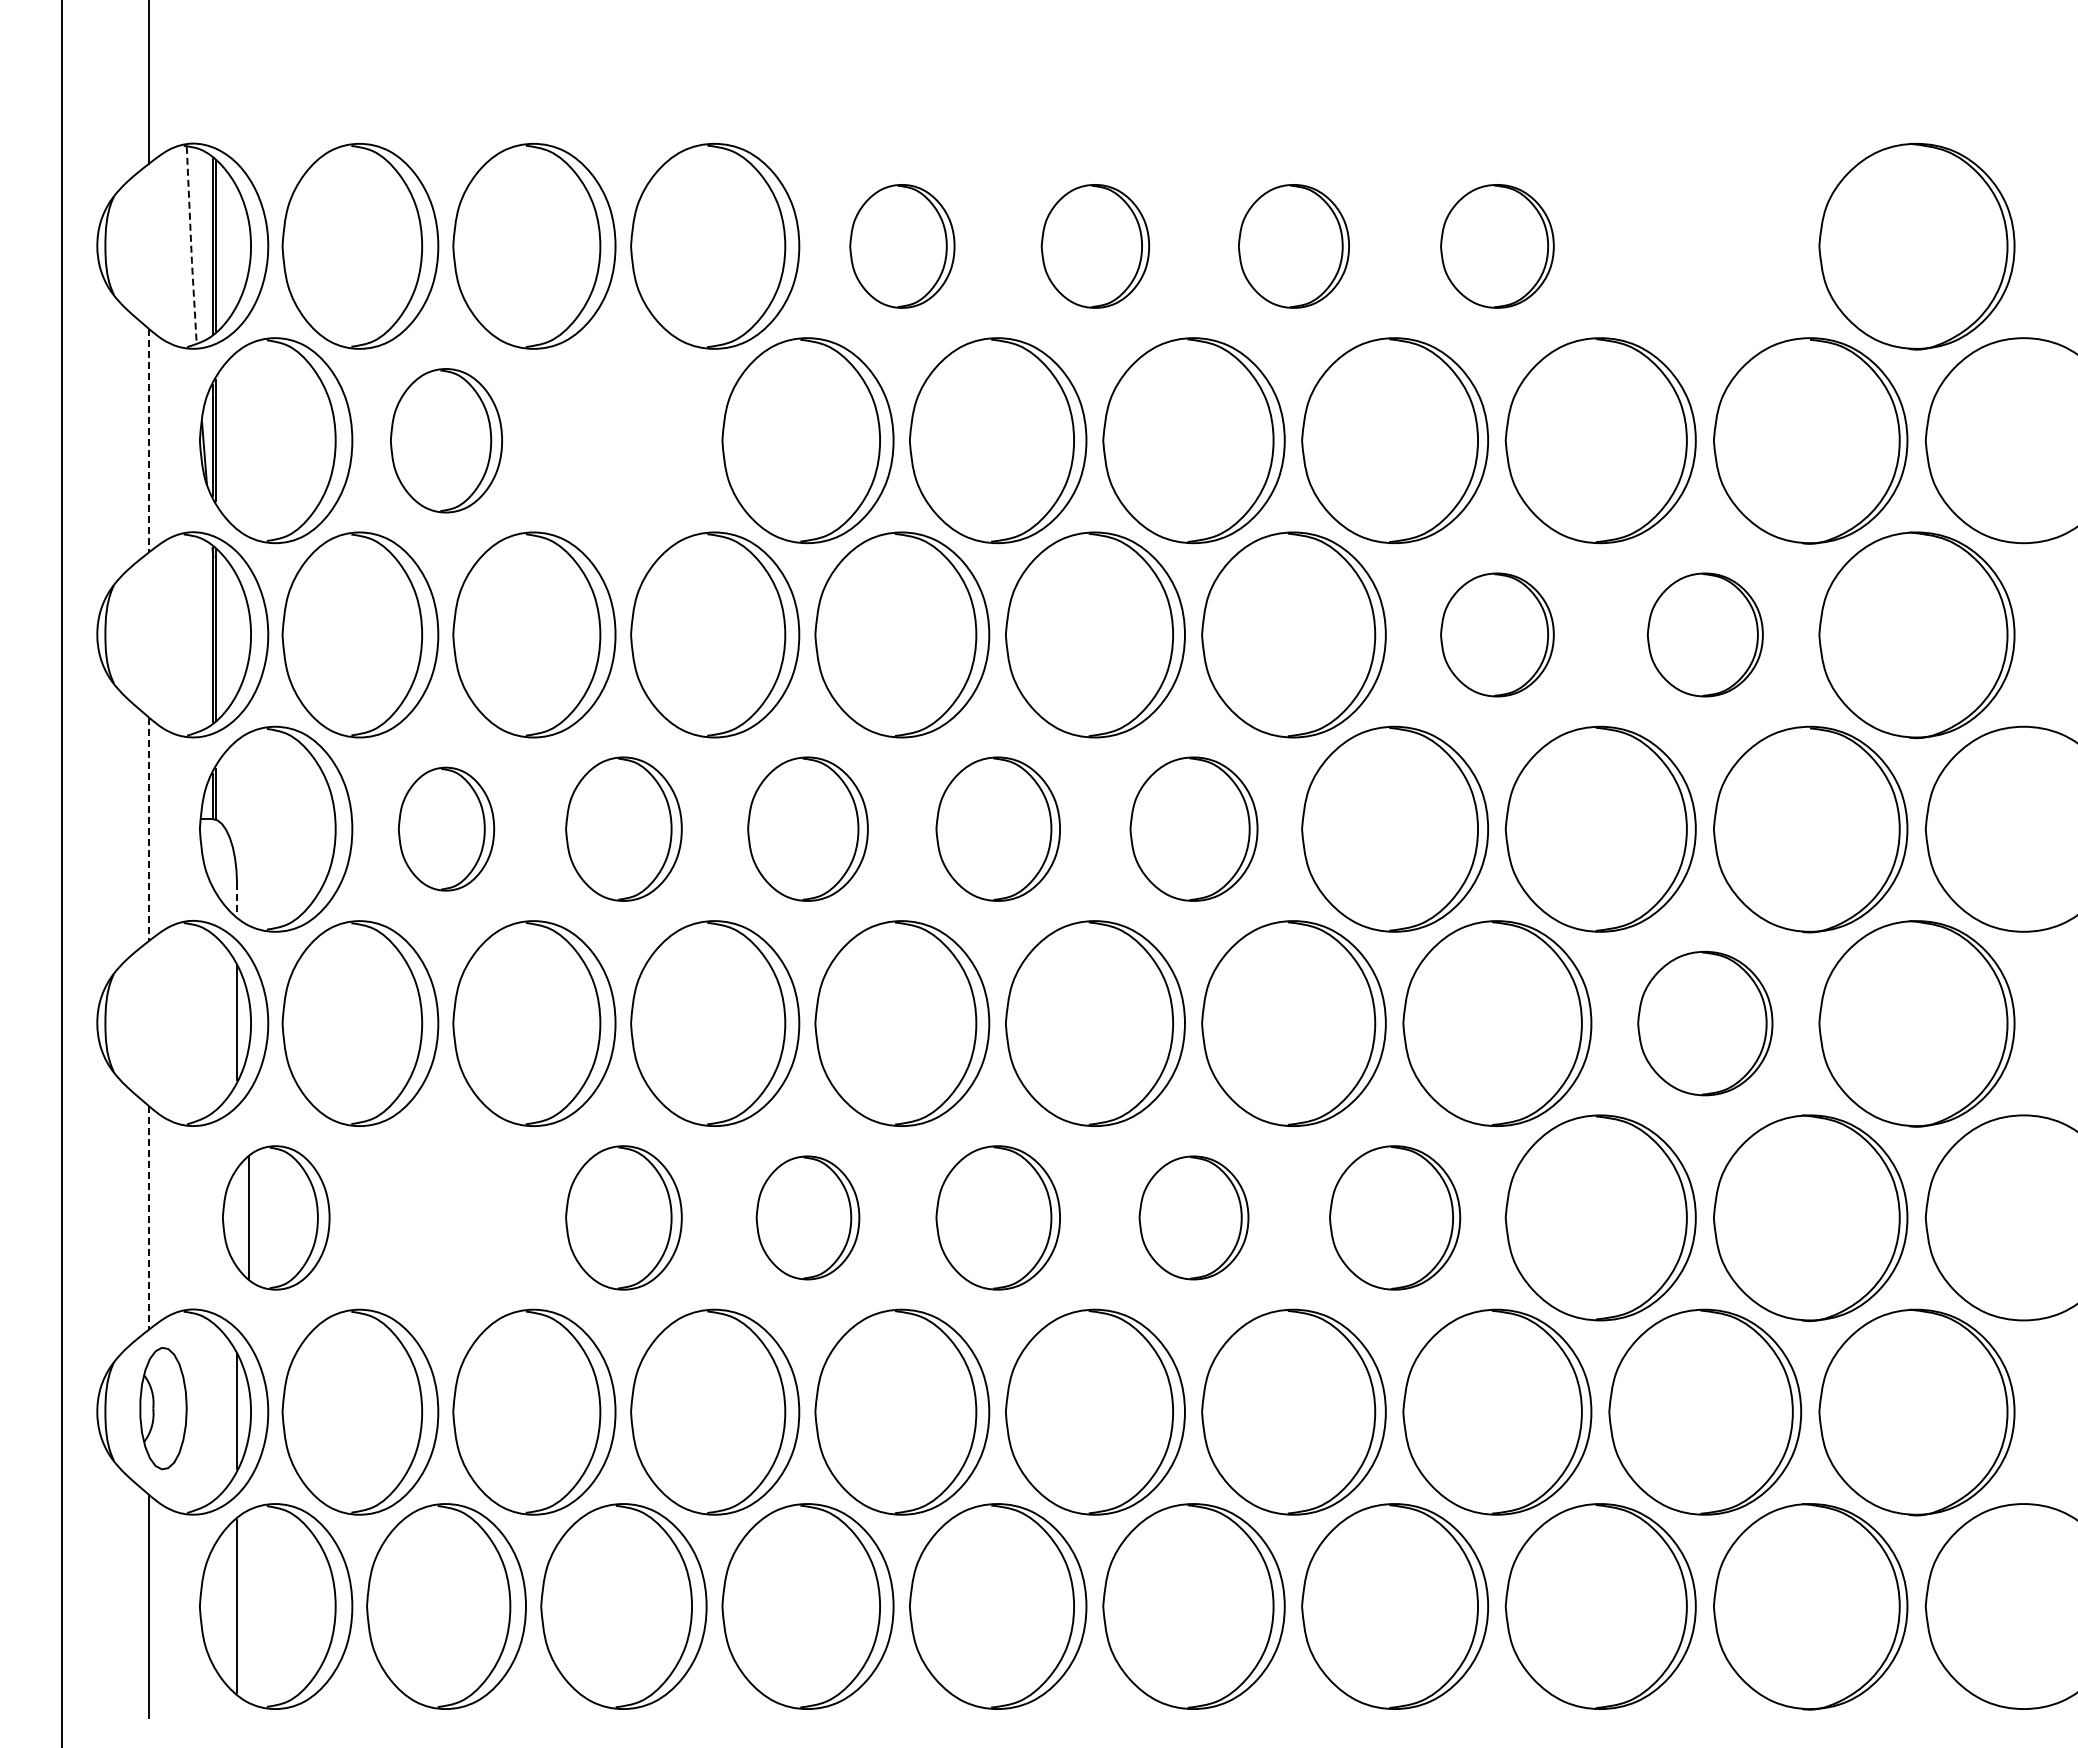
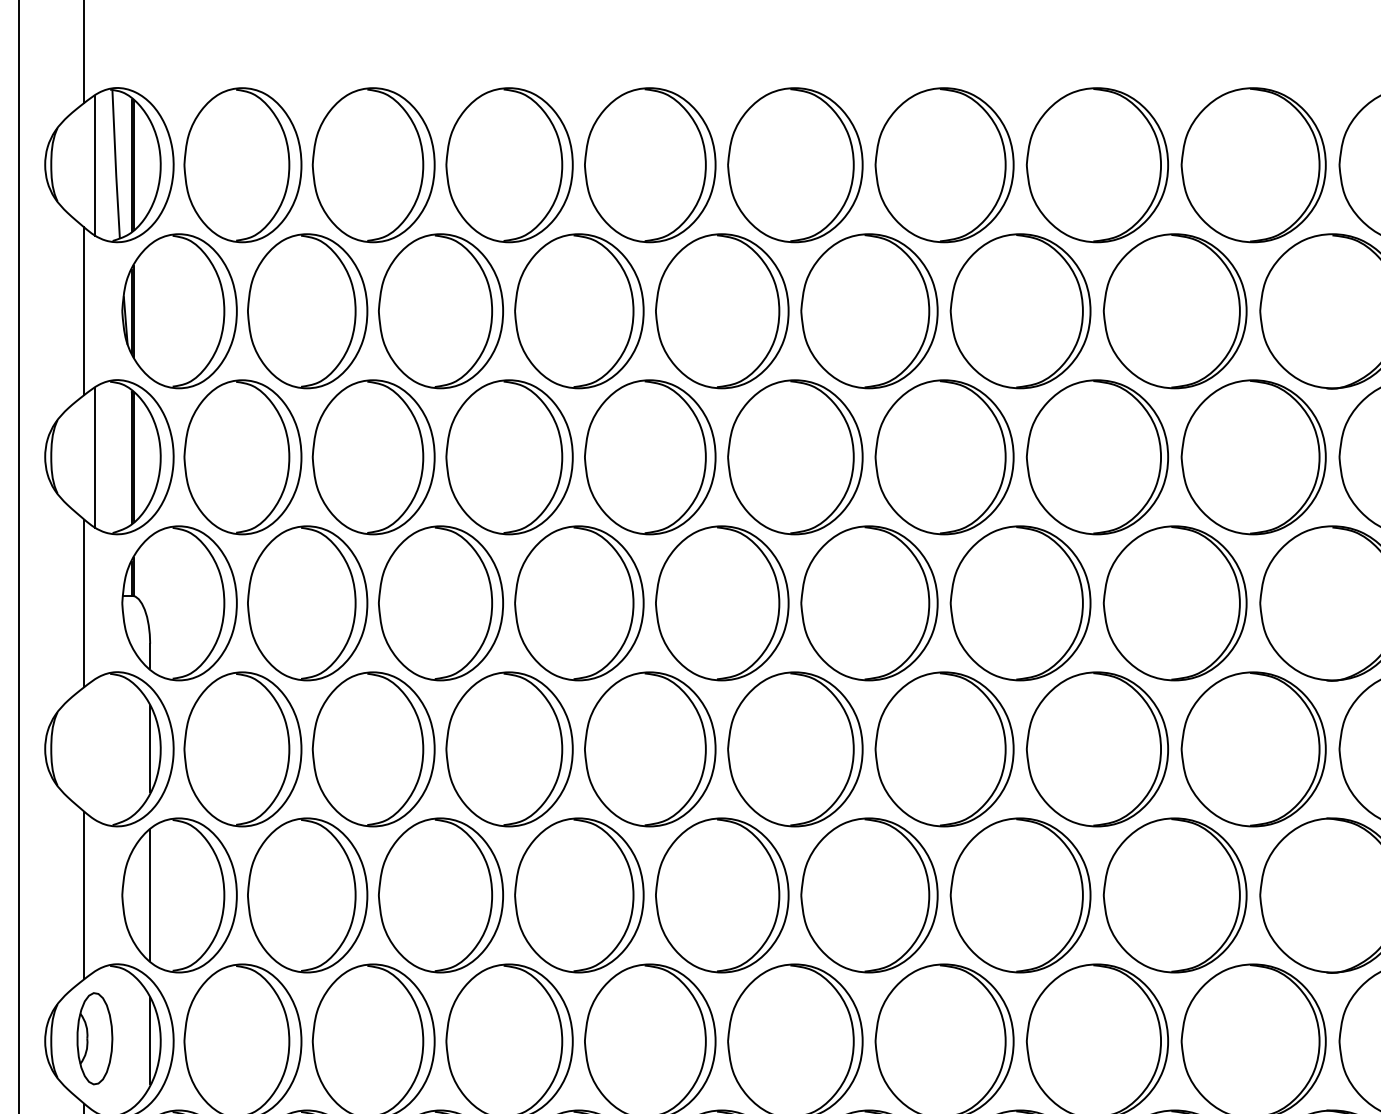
line: (163, 246) -> (94, 165), added
line: (191, 246) -> (115, 165), dashed -> solid
part: (902, 246) -> (650, 165), size x1.67
part: (1095, 246) -> (795, 165), size x1.67
part: (1293, 246) -> (944, 165), size x1.67
part: (1497, 246) -> (1097, 165), size x1.67
part: (1705, 246) -> (1253, 165), added
line: (149, 440) -> (84, 311), dashed -> solid
part: (446, 440) -> (307, 311), size x1.43
part: (623, 440) -> (440, 311), added
part: (1497, 634) -> (1097, 456), size x1.67
part: (1705, 634) -> (1253, 456), size x1.67
line: (163, 635) -> (94, 457), added
part: (446, 828) -> (307, 602), size x1.67
part: (623, 828) -> (440, 602), size x1.43
part: (807, 828) -> (578, 602), size x1.43
part: (998, 828) -> (722, 602), size x1.43
part: (1193, 828) -> (869, 602), size x1.43
line: (149, 829) -> (84, 603), dashed -> solid
line: (237, 899) -> (150, 656), dashed -> solid
part: (1705, 1023) -> (1253, 749), size x1.43
line: (149, 1217) -> (84, 895), dashed -> solid
part: (276, 1217) -> (179, 895), size x1.43
part: (446, 1217) -> (307, 895), added
part: (623, 1217) -> (440, 895), size x1.43
part: (807, 1217) -> (578, 895), size x1.67
part: (998, 1217) -> (722, 895), size x1.43
part: (1193, 1217) -> (869, 895), size x1.67
part: (1394, 1217) -> (1020, 895), size x1.43

